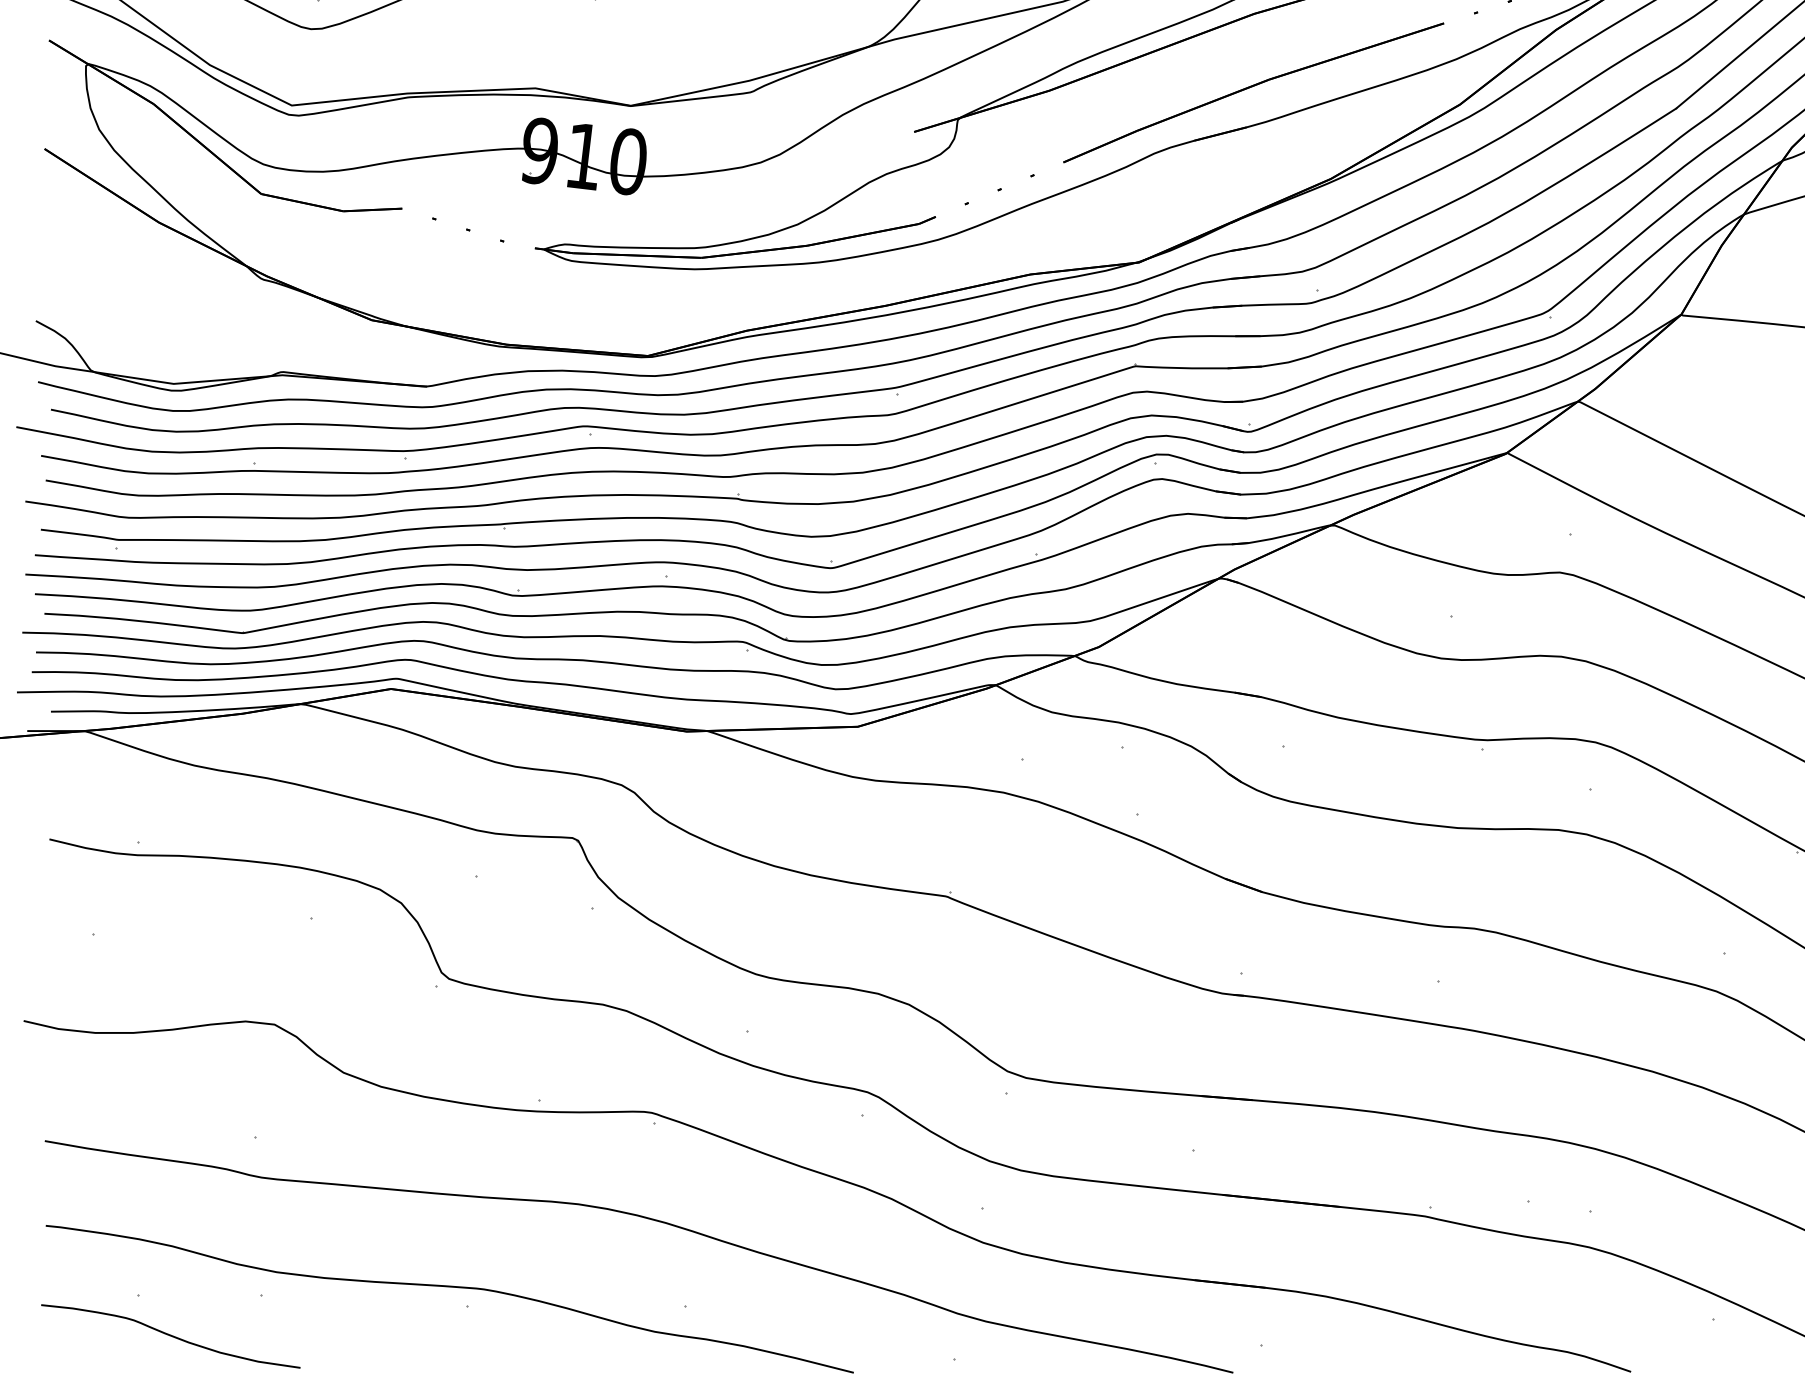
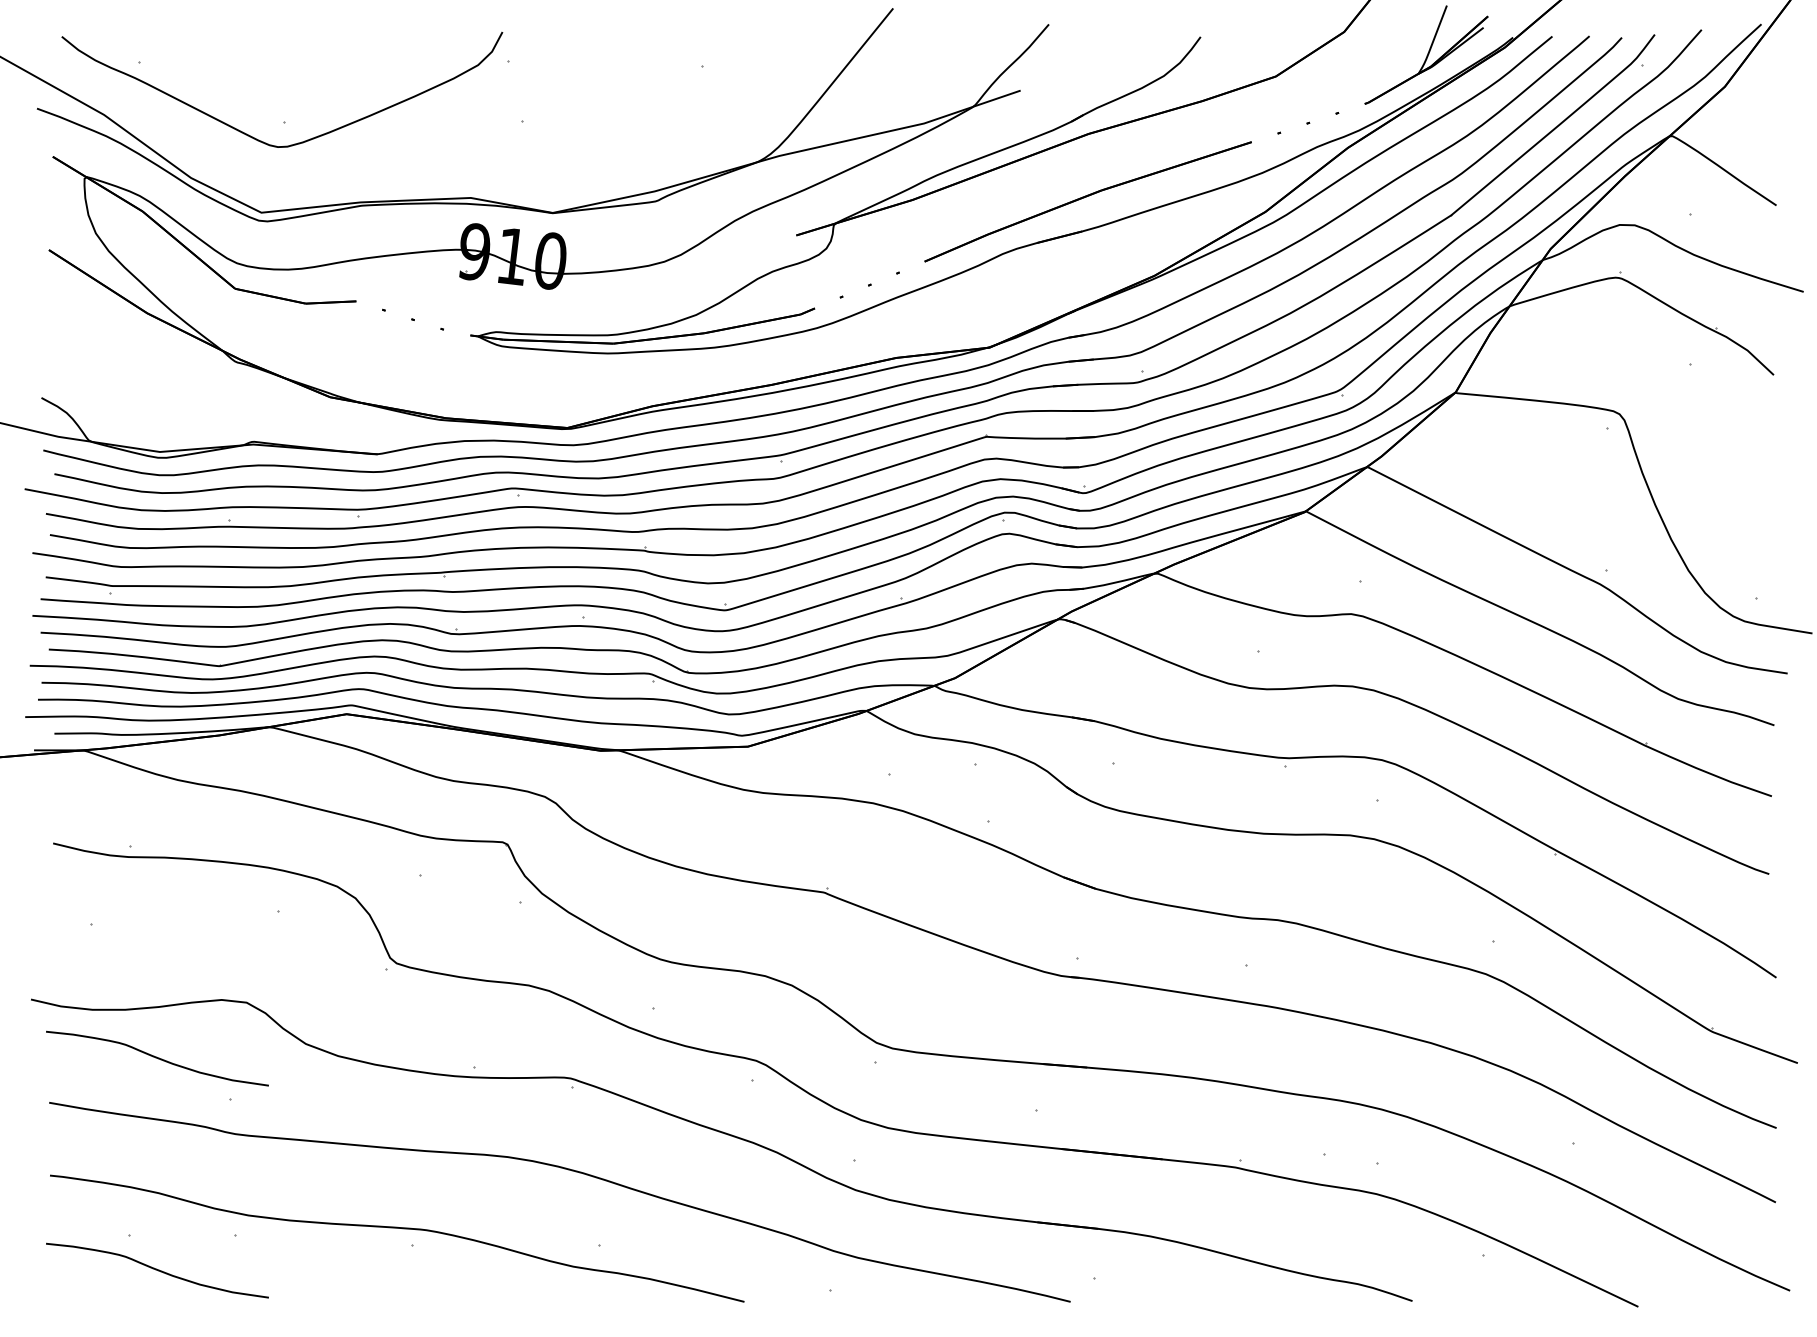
curve: (170, 1089) -> (157, 1058), added

